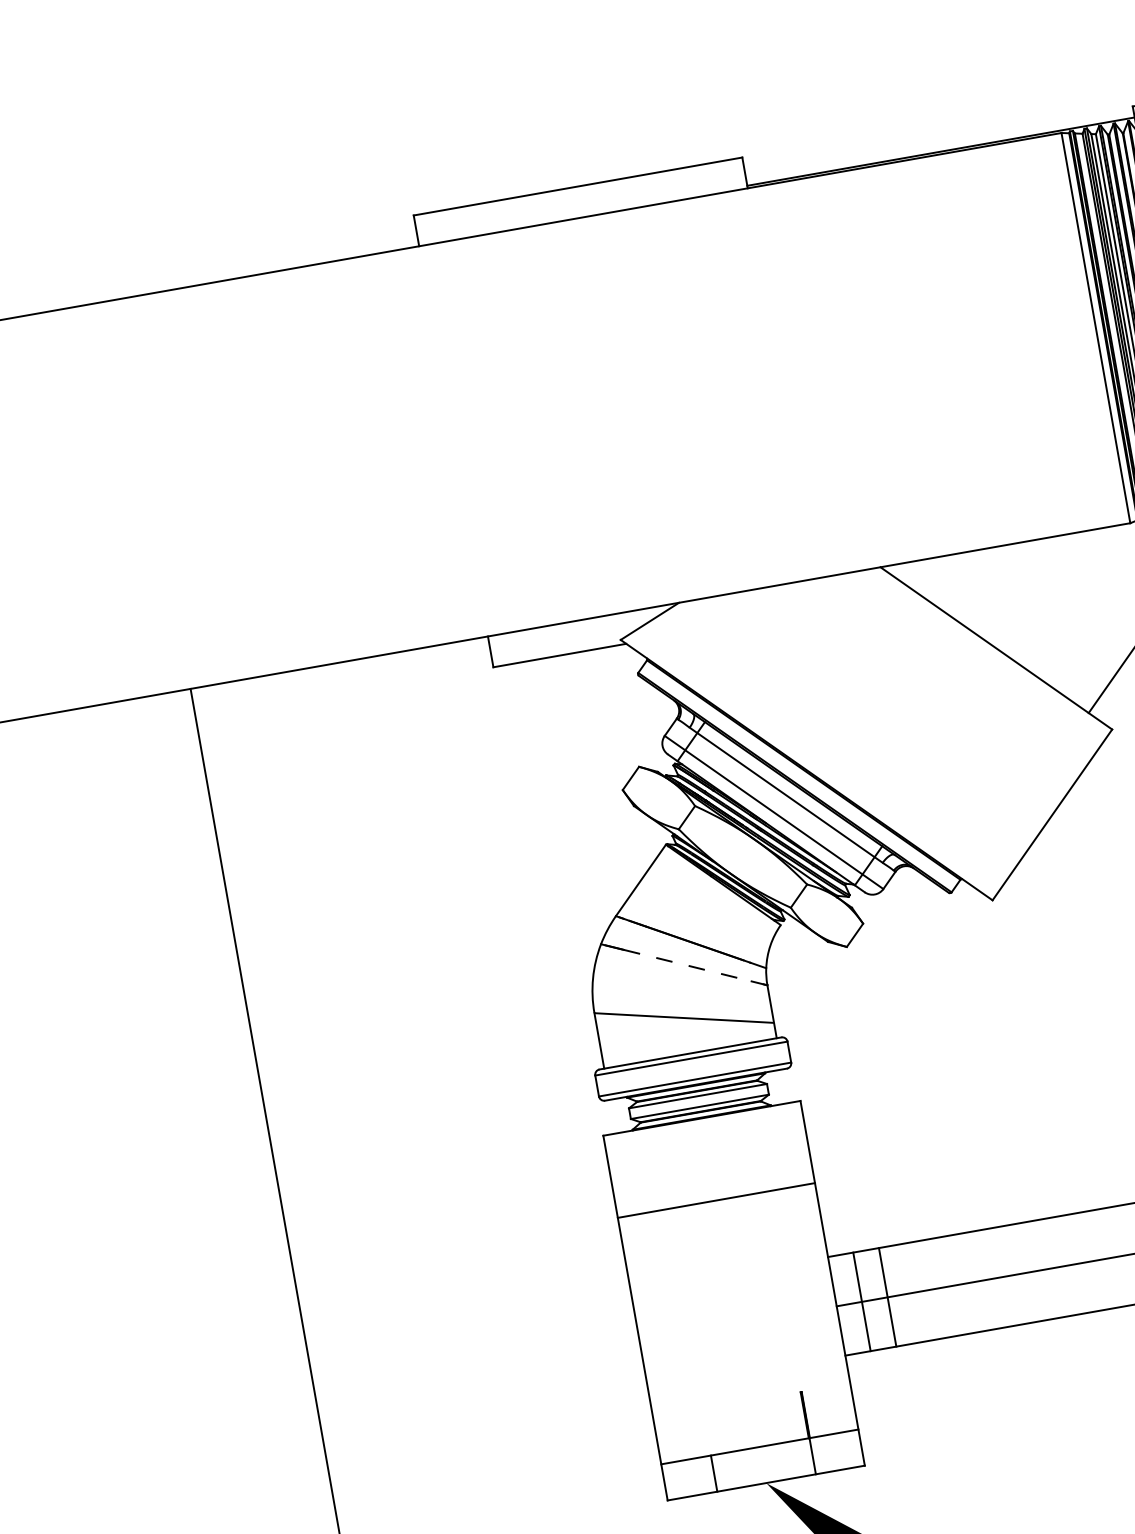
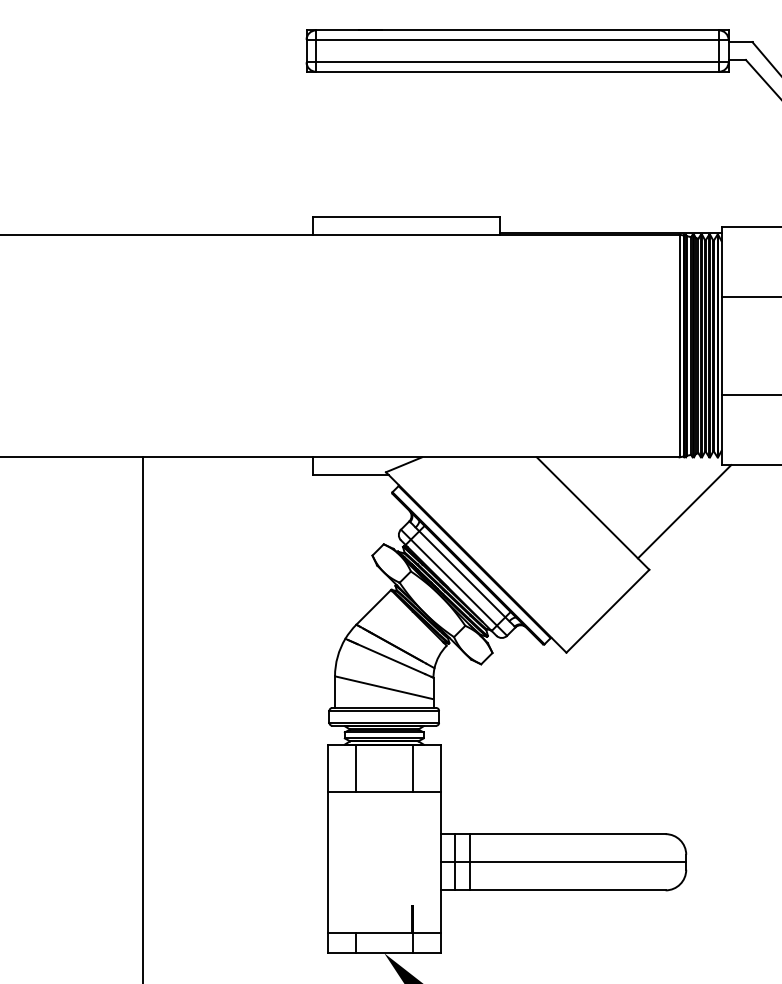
line: (688, 966) -> (391, 659), dashed -> solid
line: (758, 1150) -> (412, 768), added
line: (660, 1168) -> (356, 768), added

